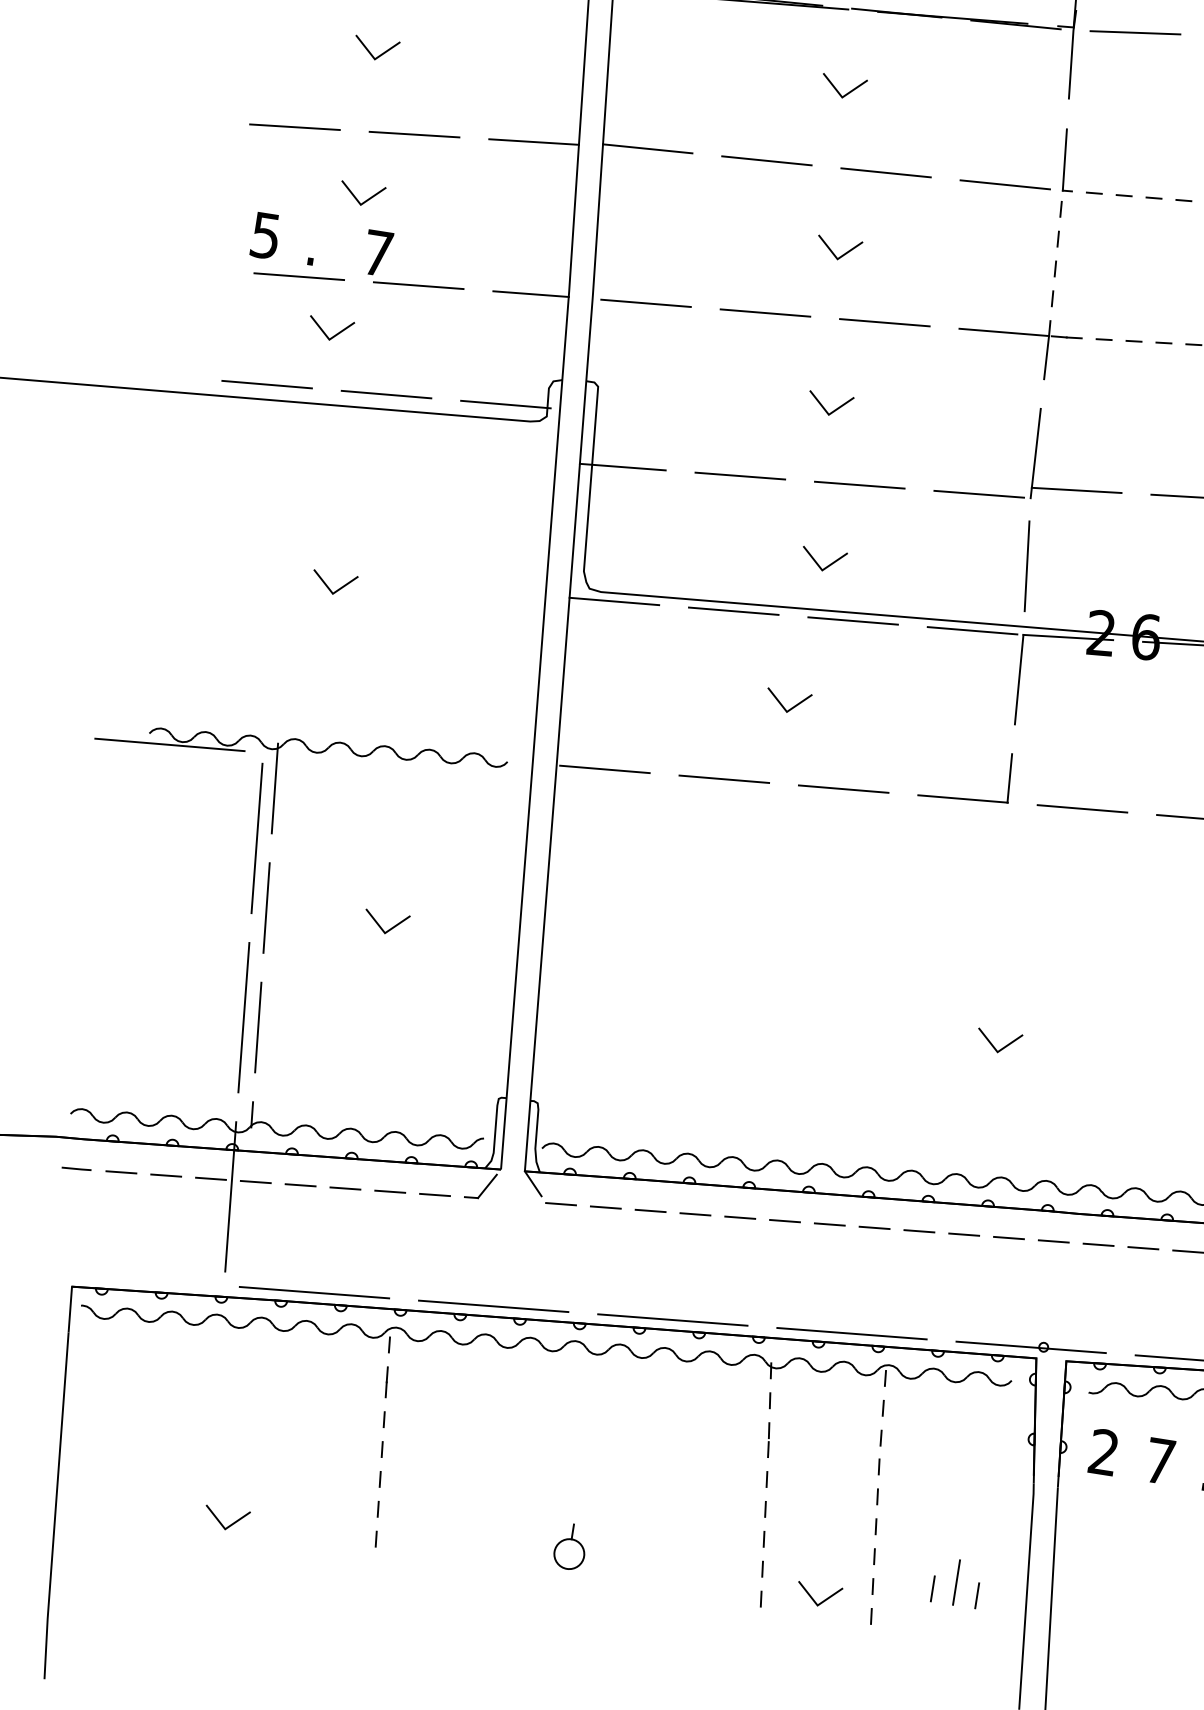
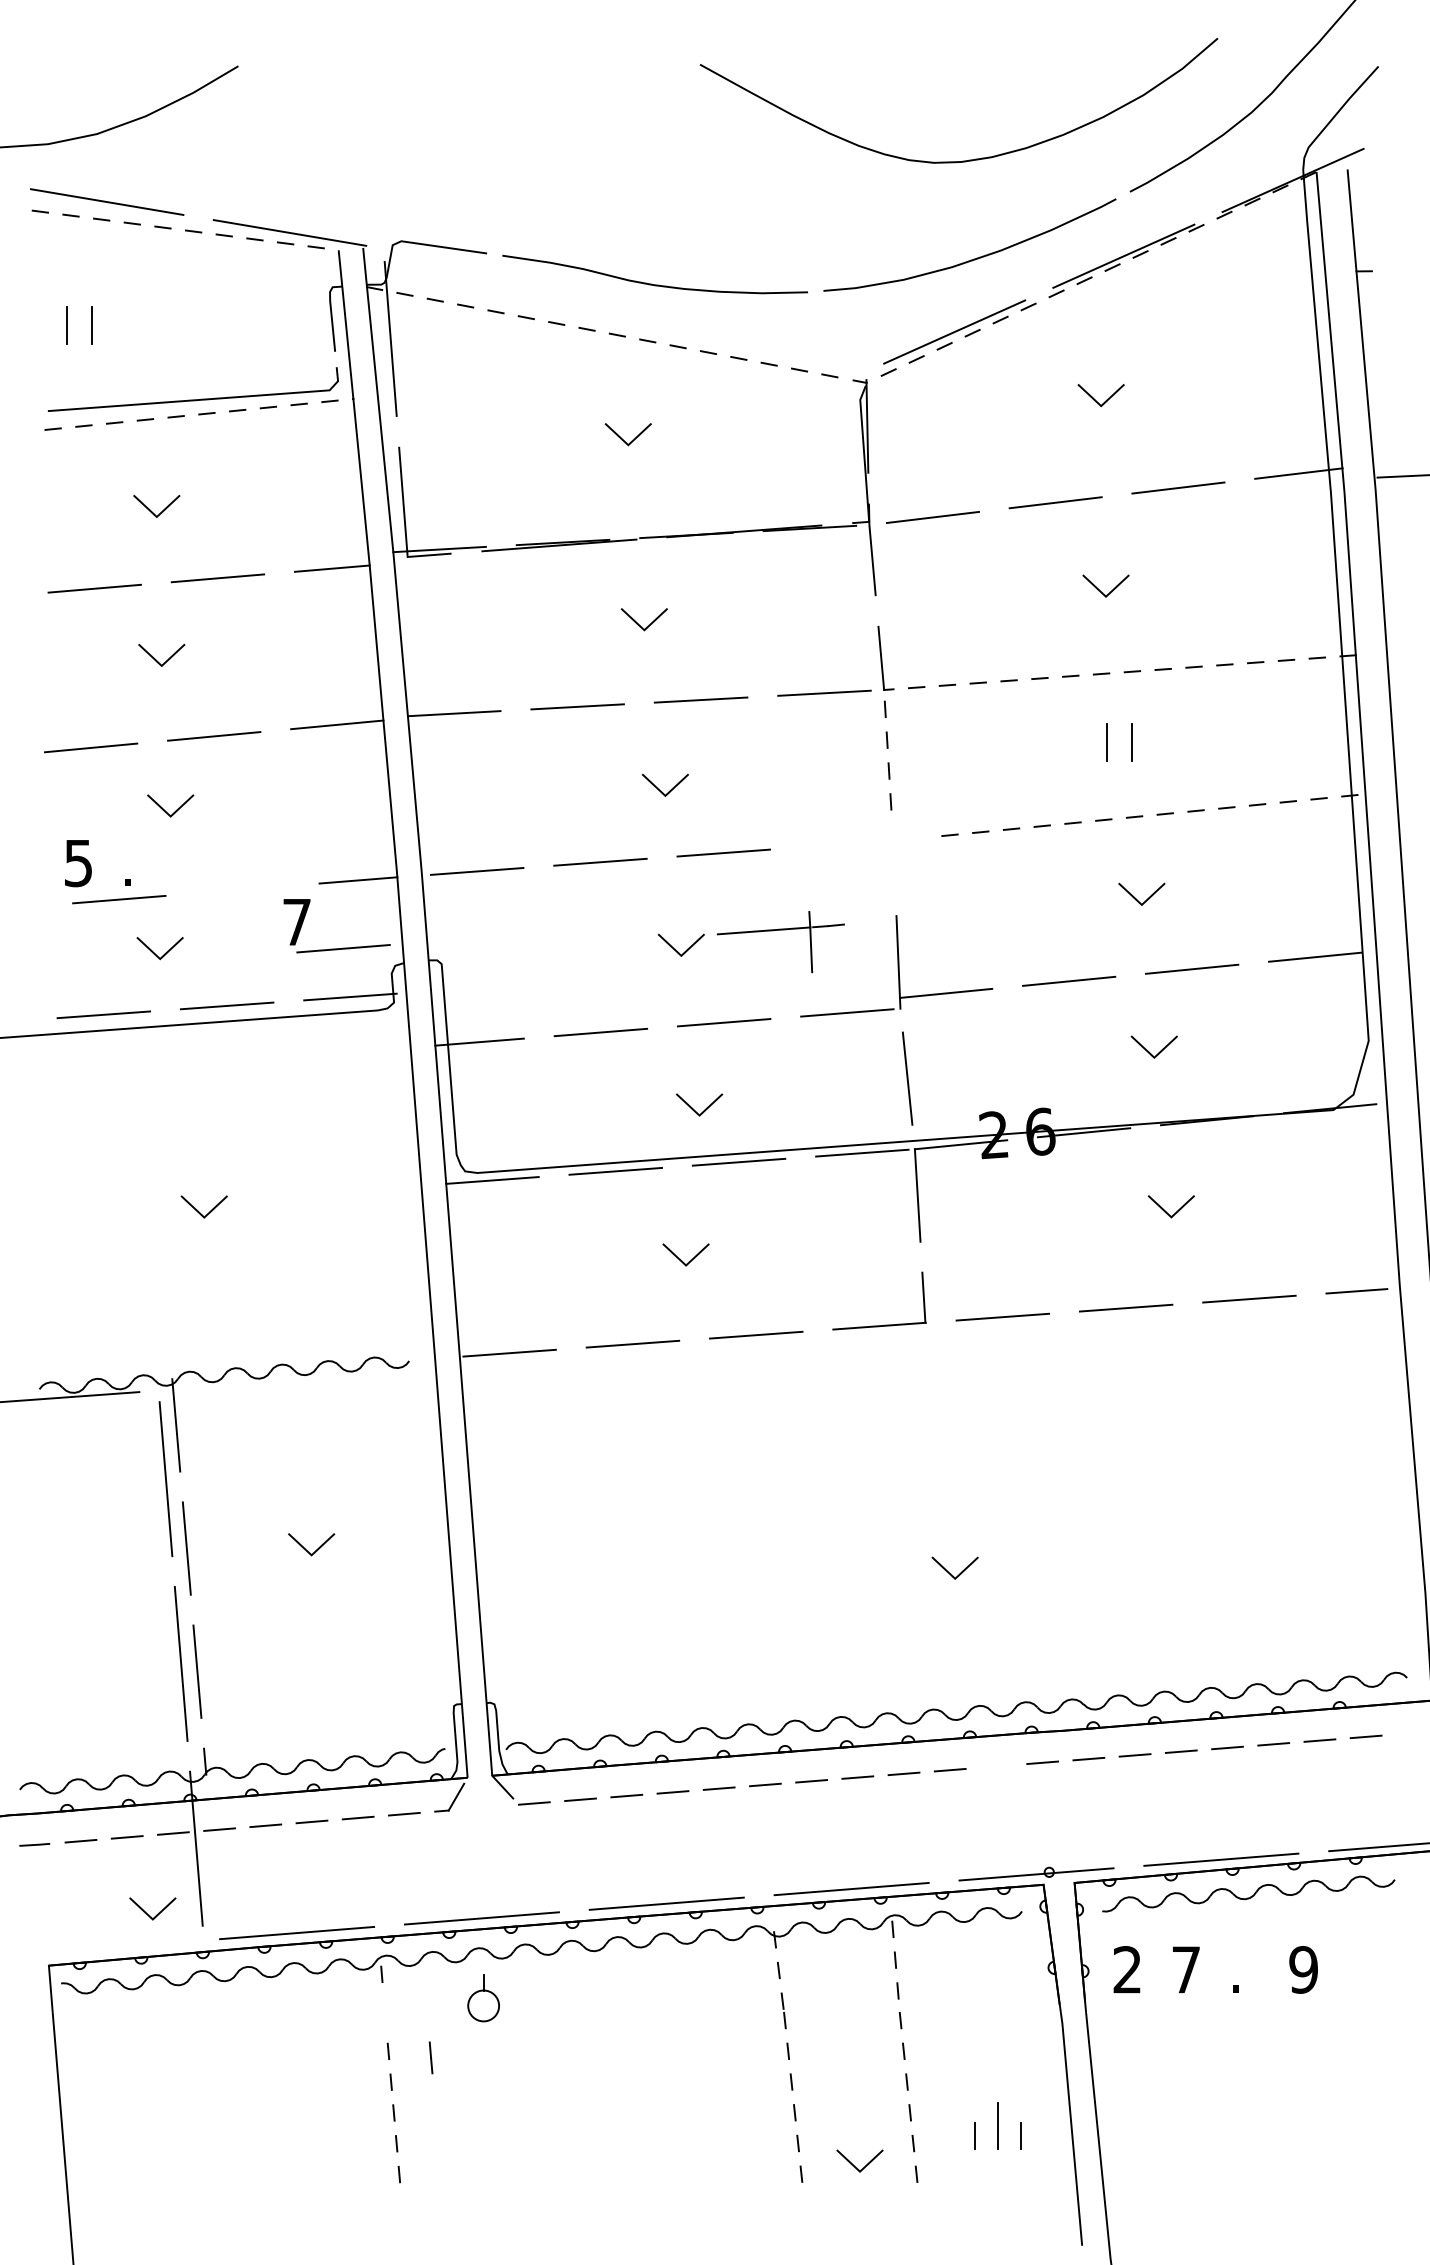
part: (417, 284) -> (342, 947), moved
part: (1020, 334) -> (780, 930), moved
line: (1009, 1238) -> (996, 1766), removed
line: (386, 1381) -> (430, 2057), moved
line: (221, 1522) -> (147, 1913), moved
part: (570, 1546) -> (483, 1998), moved

